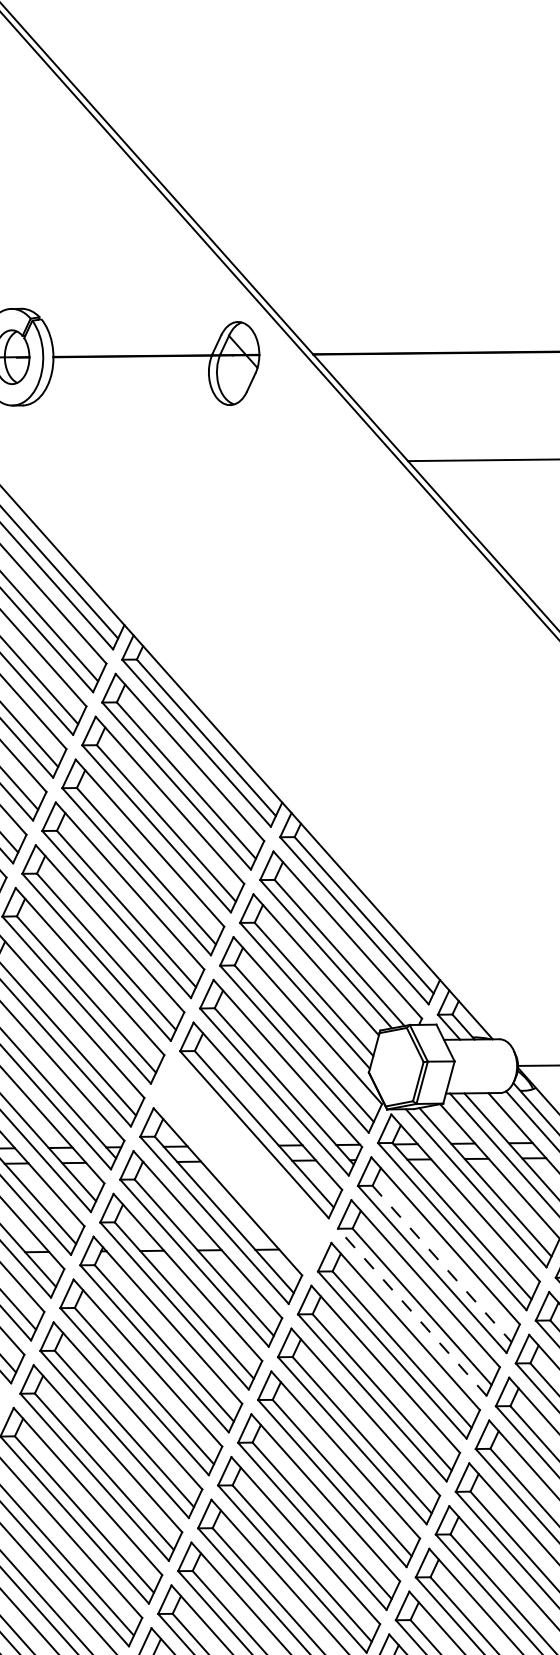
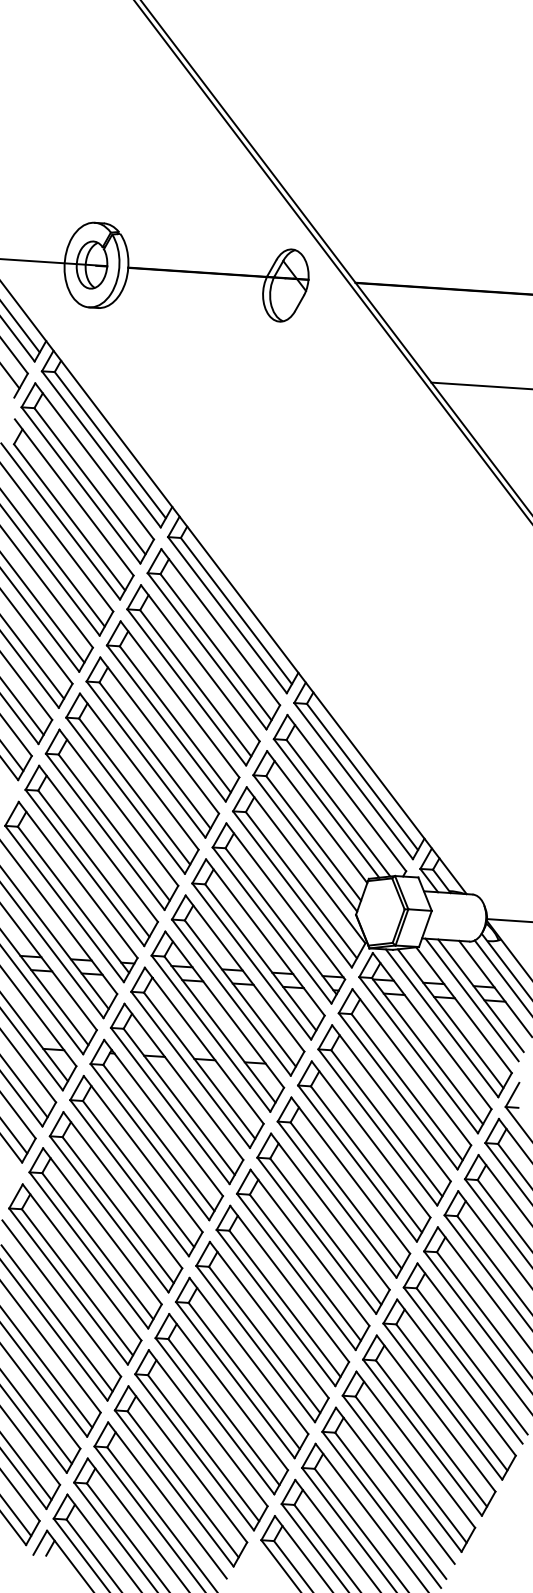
part: (240, 1163) -> (237, 985), added
line: (442, 1264) -> (407, 1087), dashed -> solid
line: (411, 1312) -> (377, 1127), dashed -> solid

